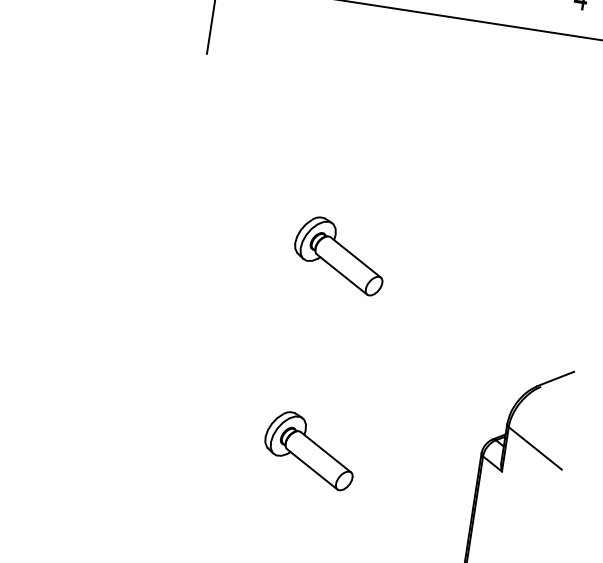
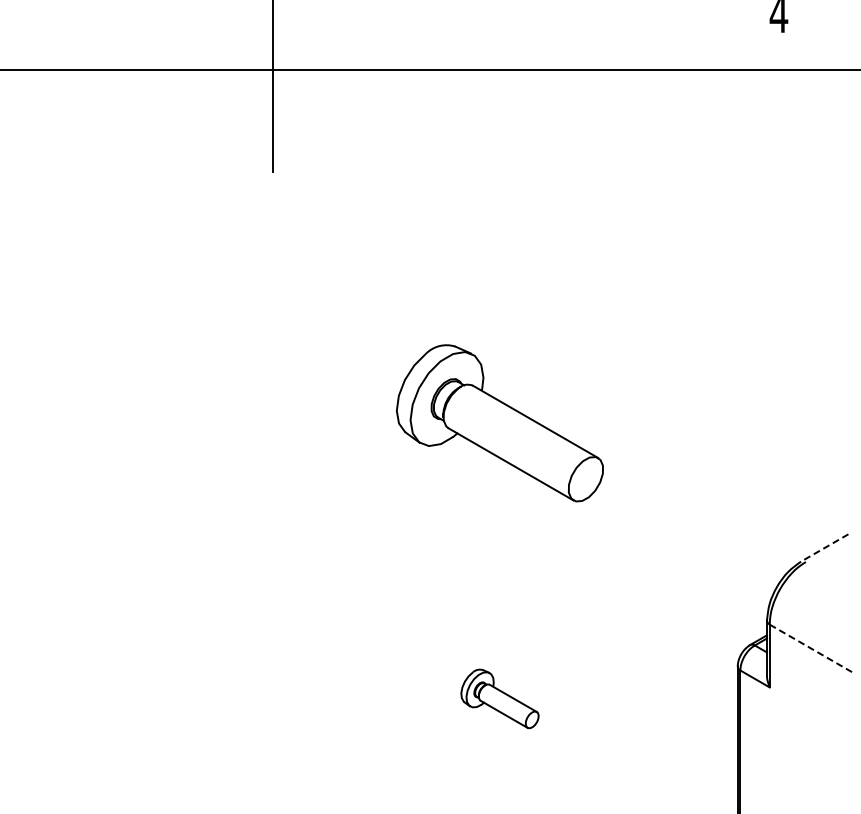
part: (339, 255) -> (499, 422), size x1.6
line: (555, 379) -> (824, 548), solid -> dashed
line: (534, 448) -> (810, 648), solid -> dashed
part: (309, 450) -> (499, 698), size x0.6

